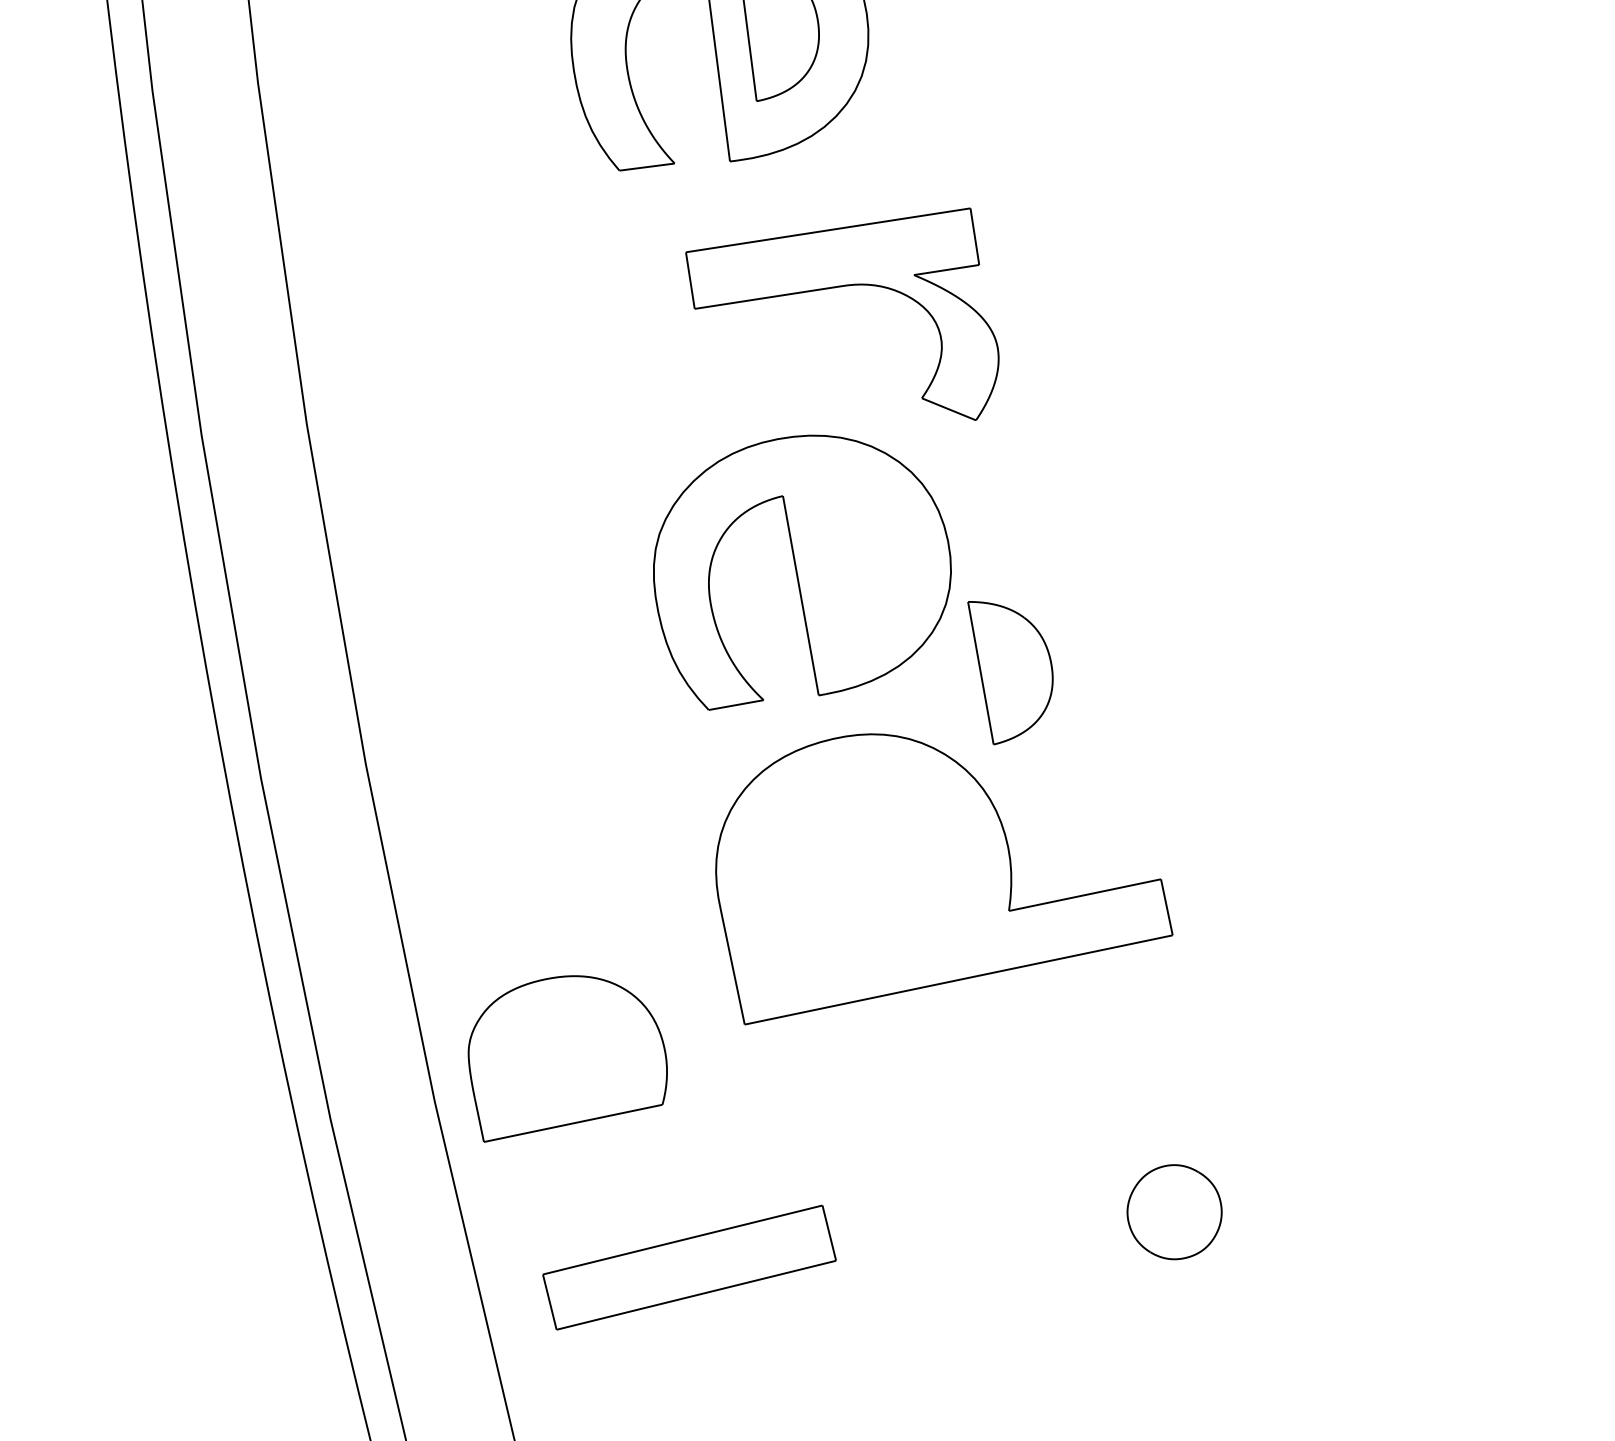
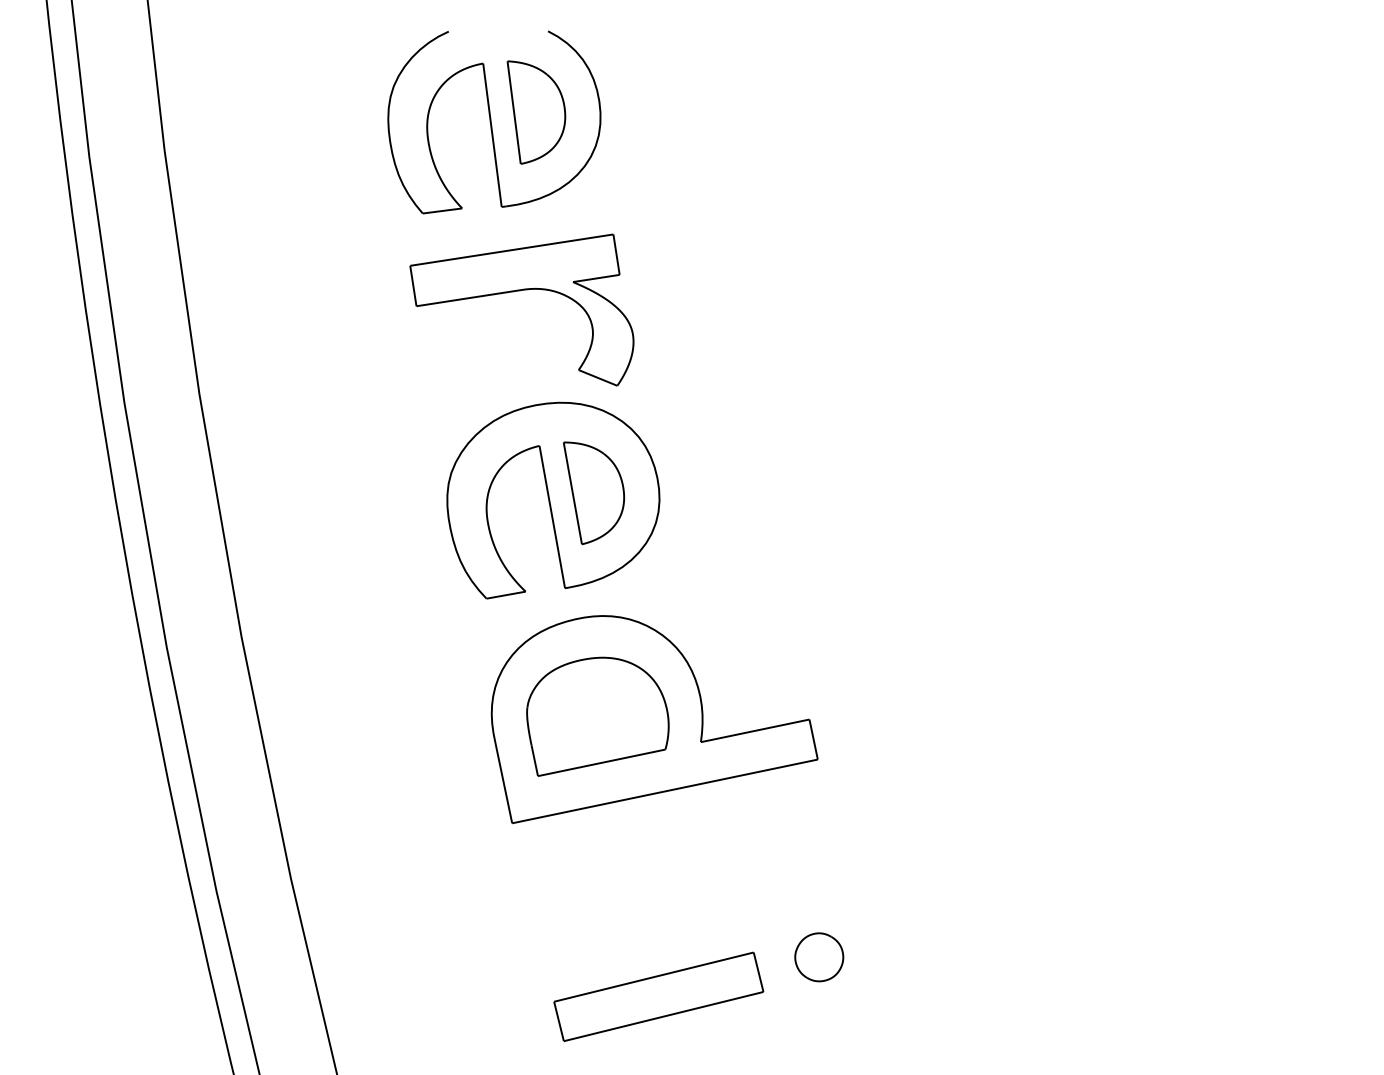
part: (840, 288) -> (520, 291), moved
part: (1011, 673) -> (594, 493), moved
part: (567, 1058) -> (597, 716), moved
part: (1175, 1212) -> (819, 957), size x0.71
part: (689, 1267) -> (658, 996), moved

